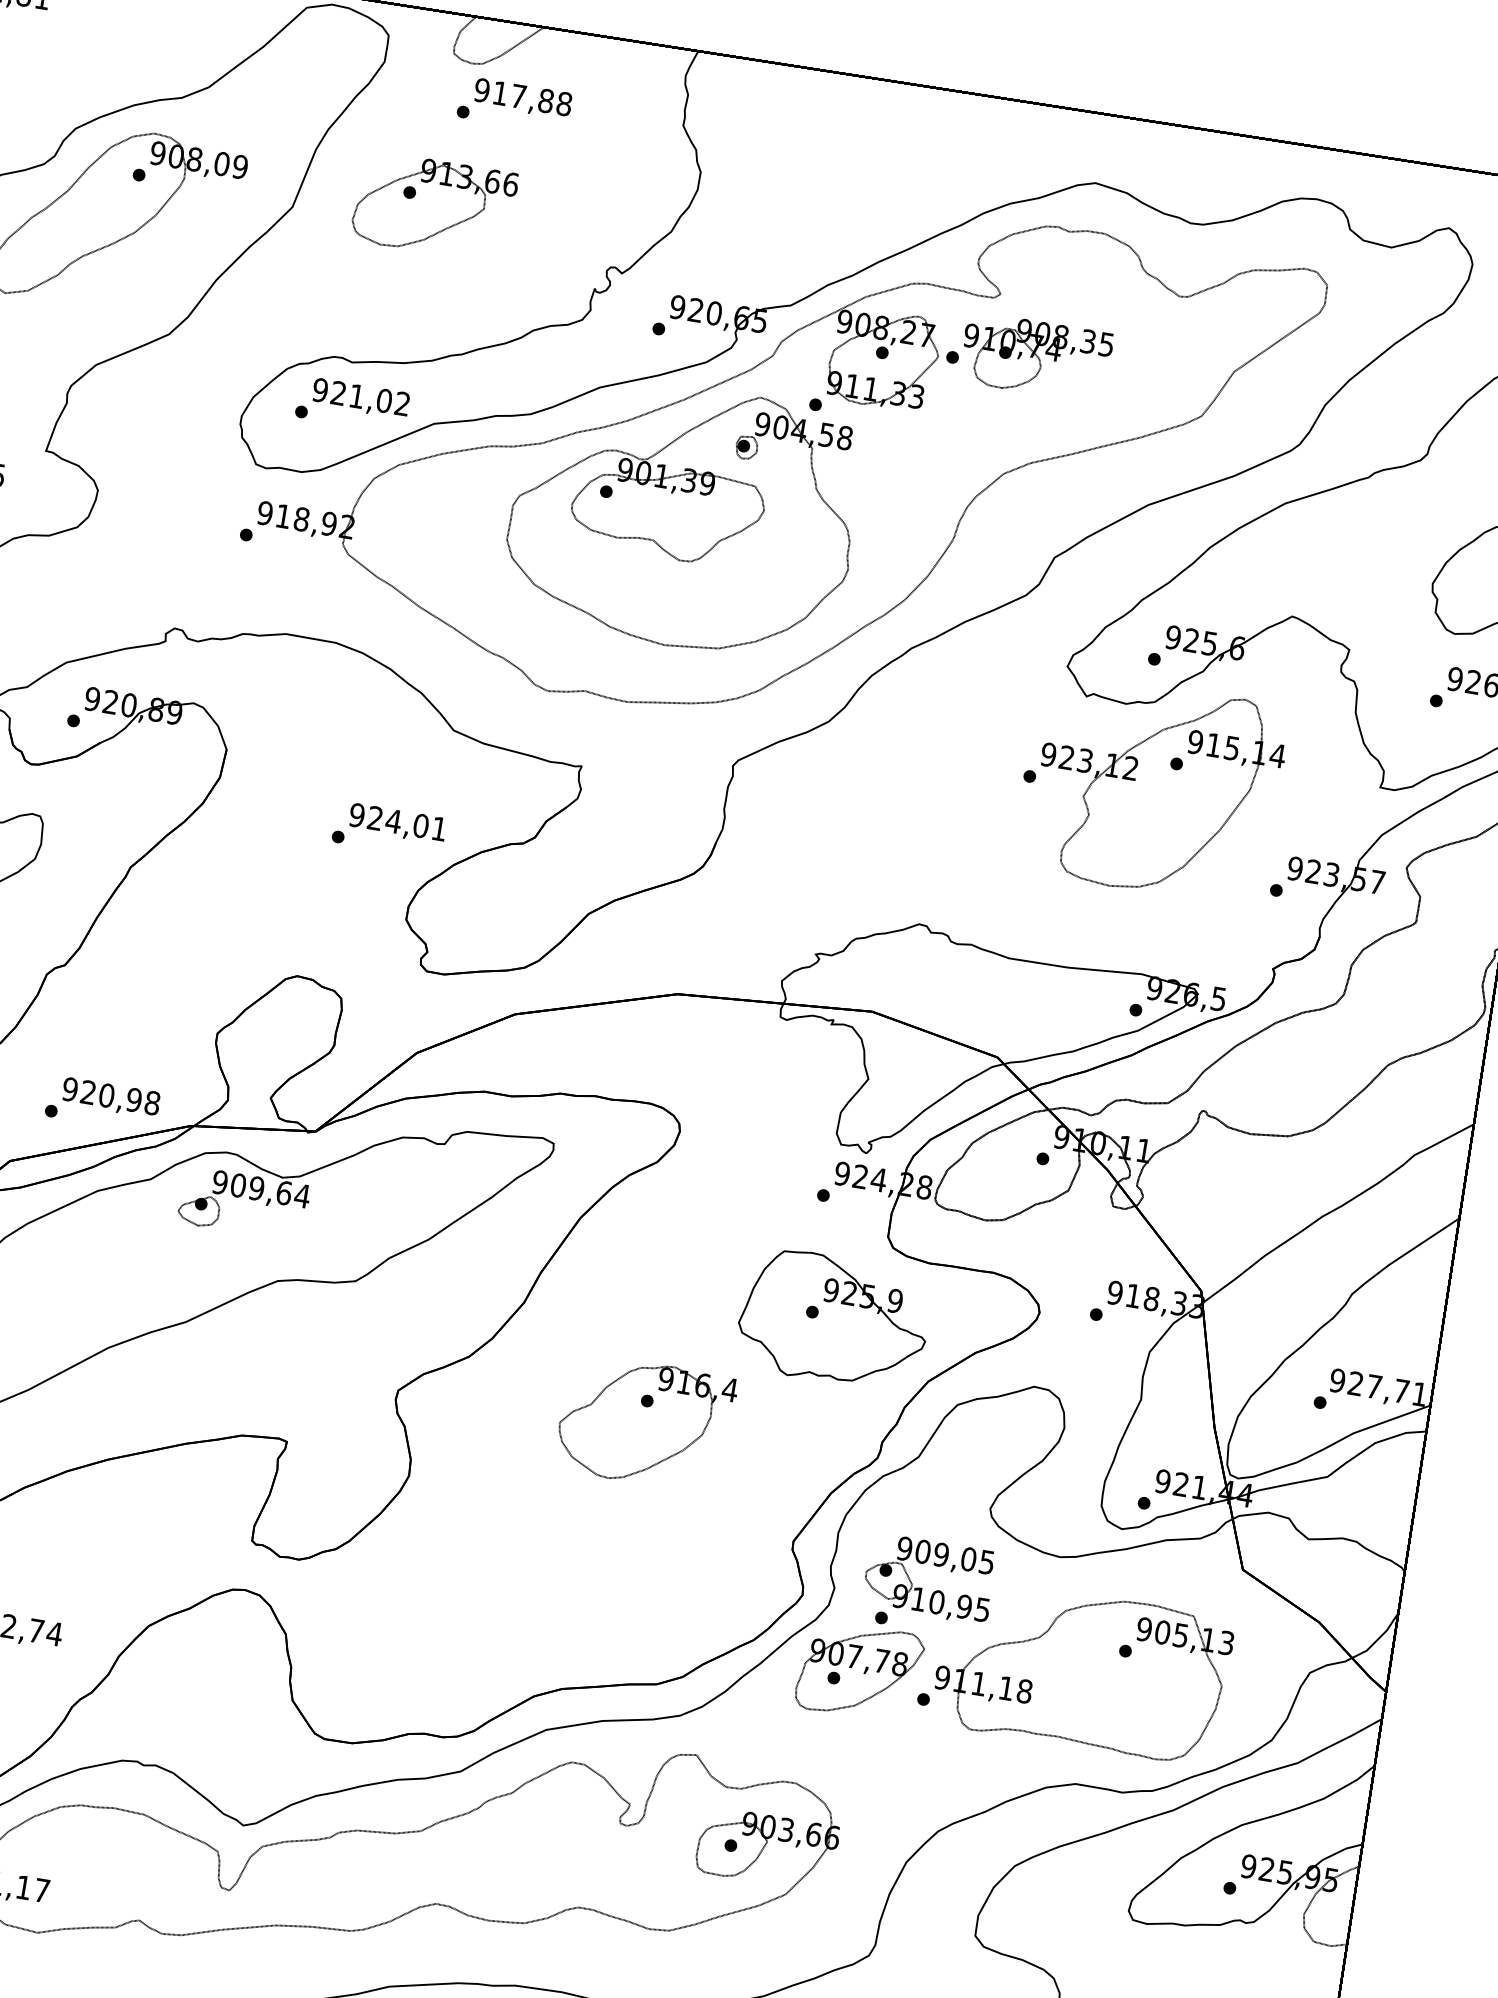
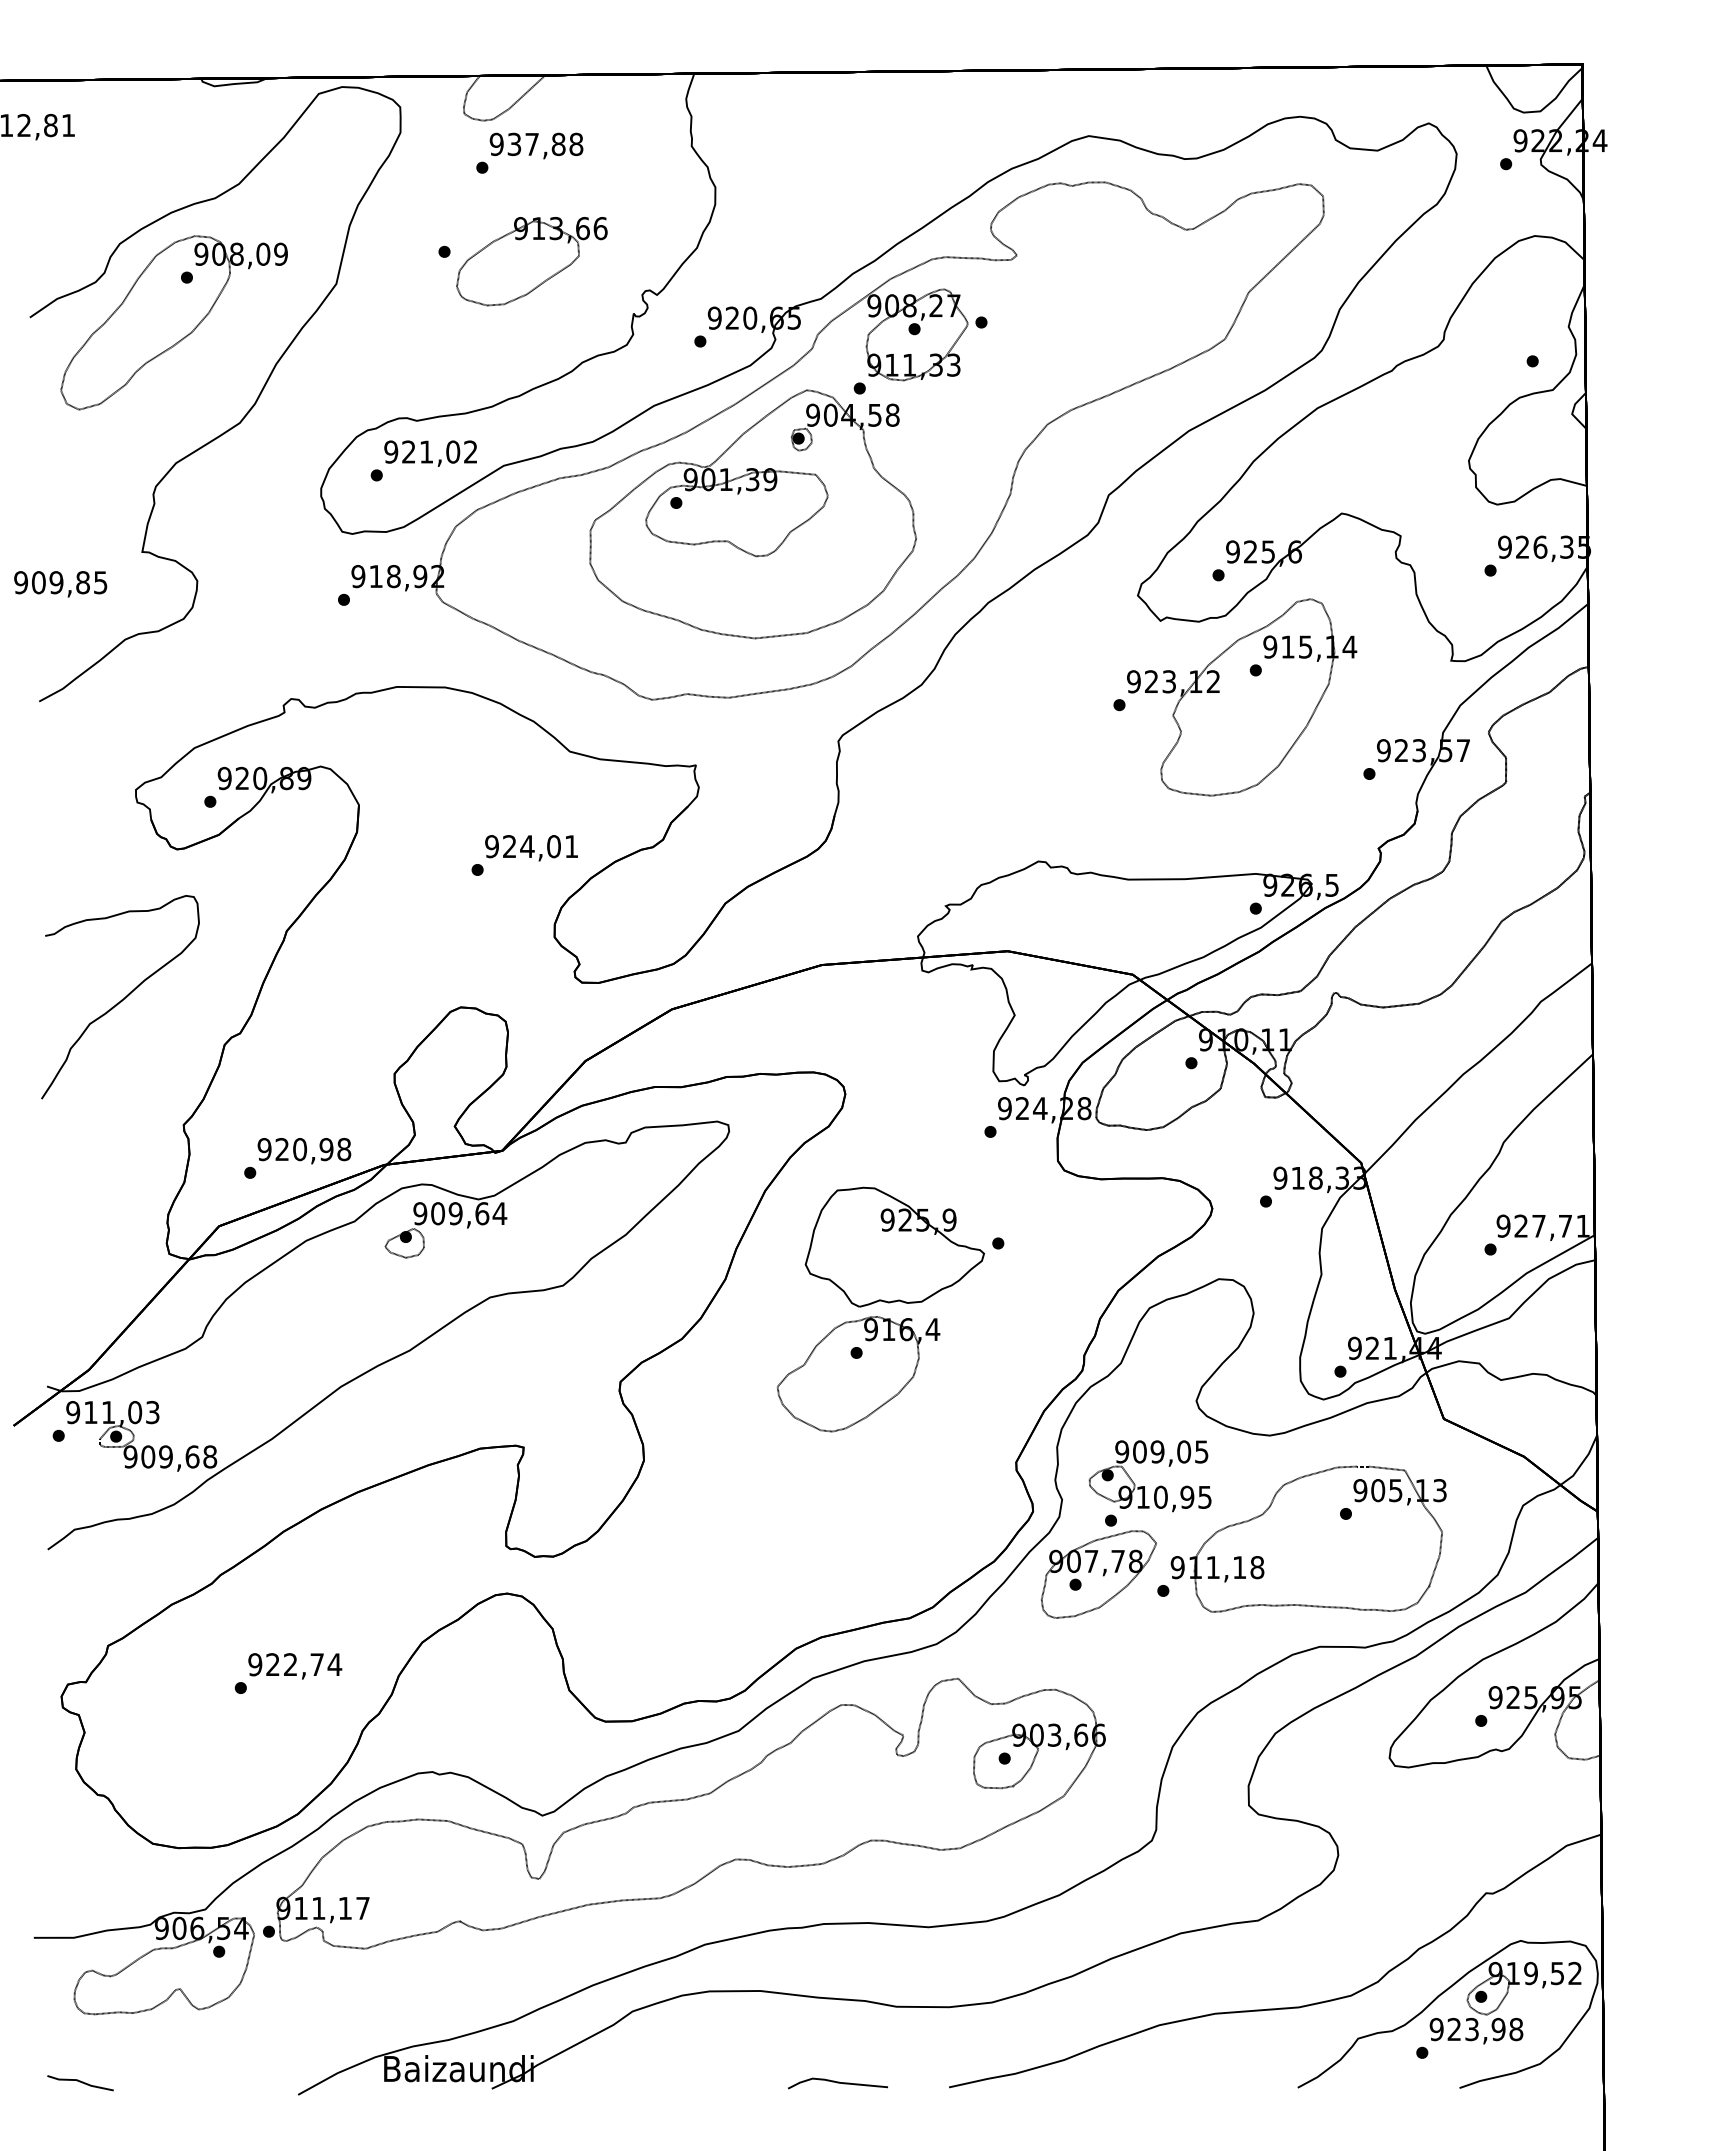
text: (500, 93) -> (514, 144), 917,88 -> 937,88
part: (433, 206) -> (531, 261), moved
part: (1035, 357) -> (1059, 309), removed
part: (833, 1318) -> (894, 1246), moved

